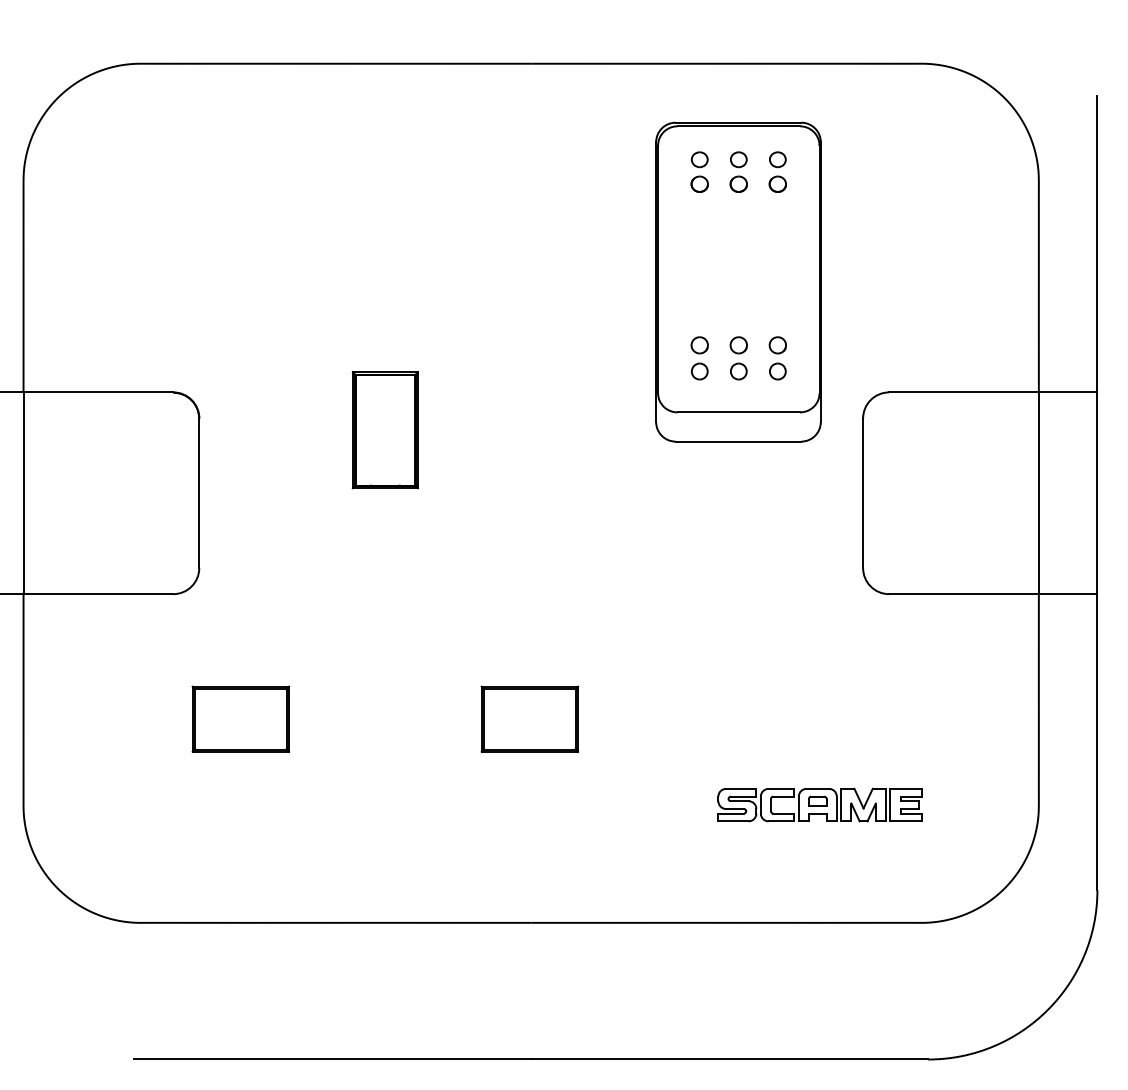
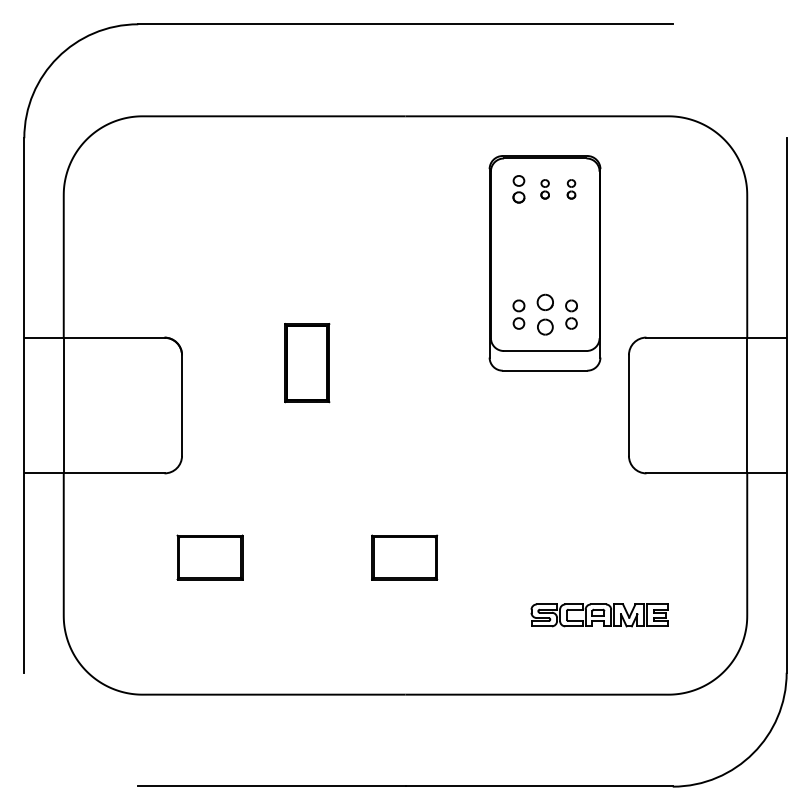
part: (737, 172) -> (544, 189), size x0.7
part: (777, 172) -> (571, 189), size x0.7
part: (737, 358) -> (544, 314), size x1.4

